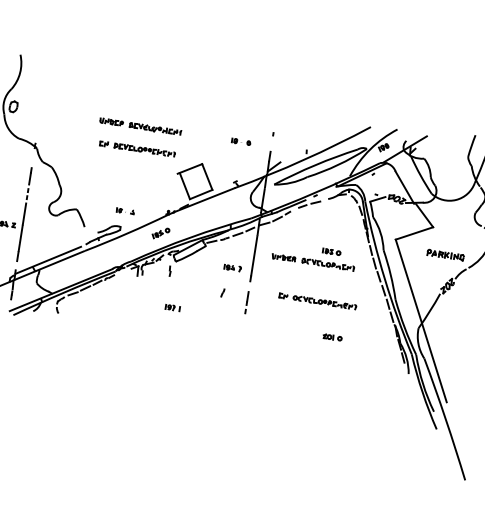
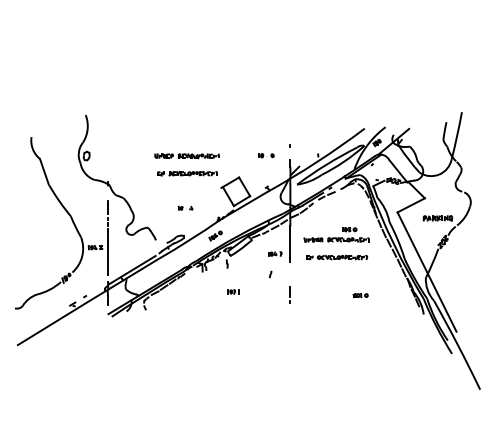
part: (125, 210) -> (185, 207), moved
line: (245, 301) -> (289, 294), moved
part: (318, 301) -> (337, 257), moved

